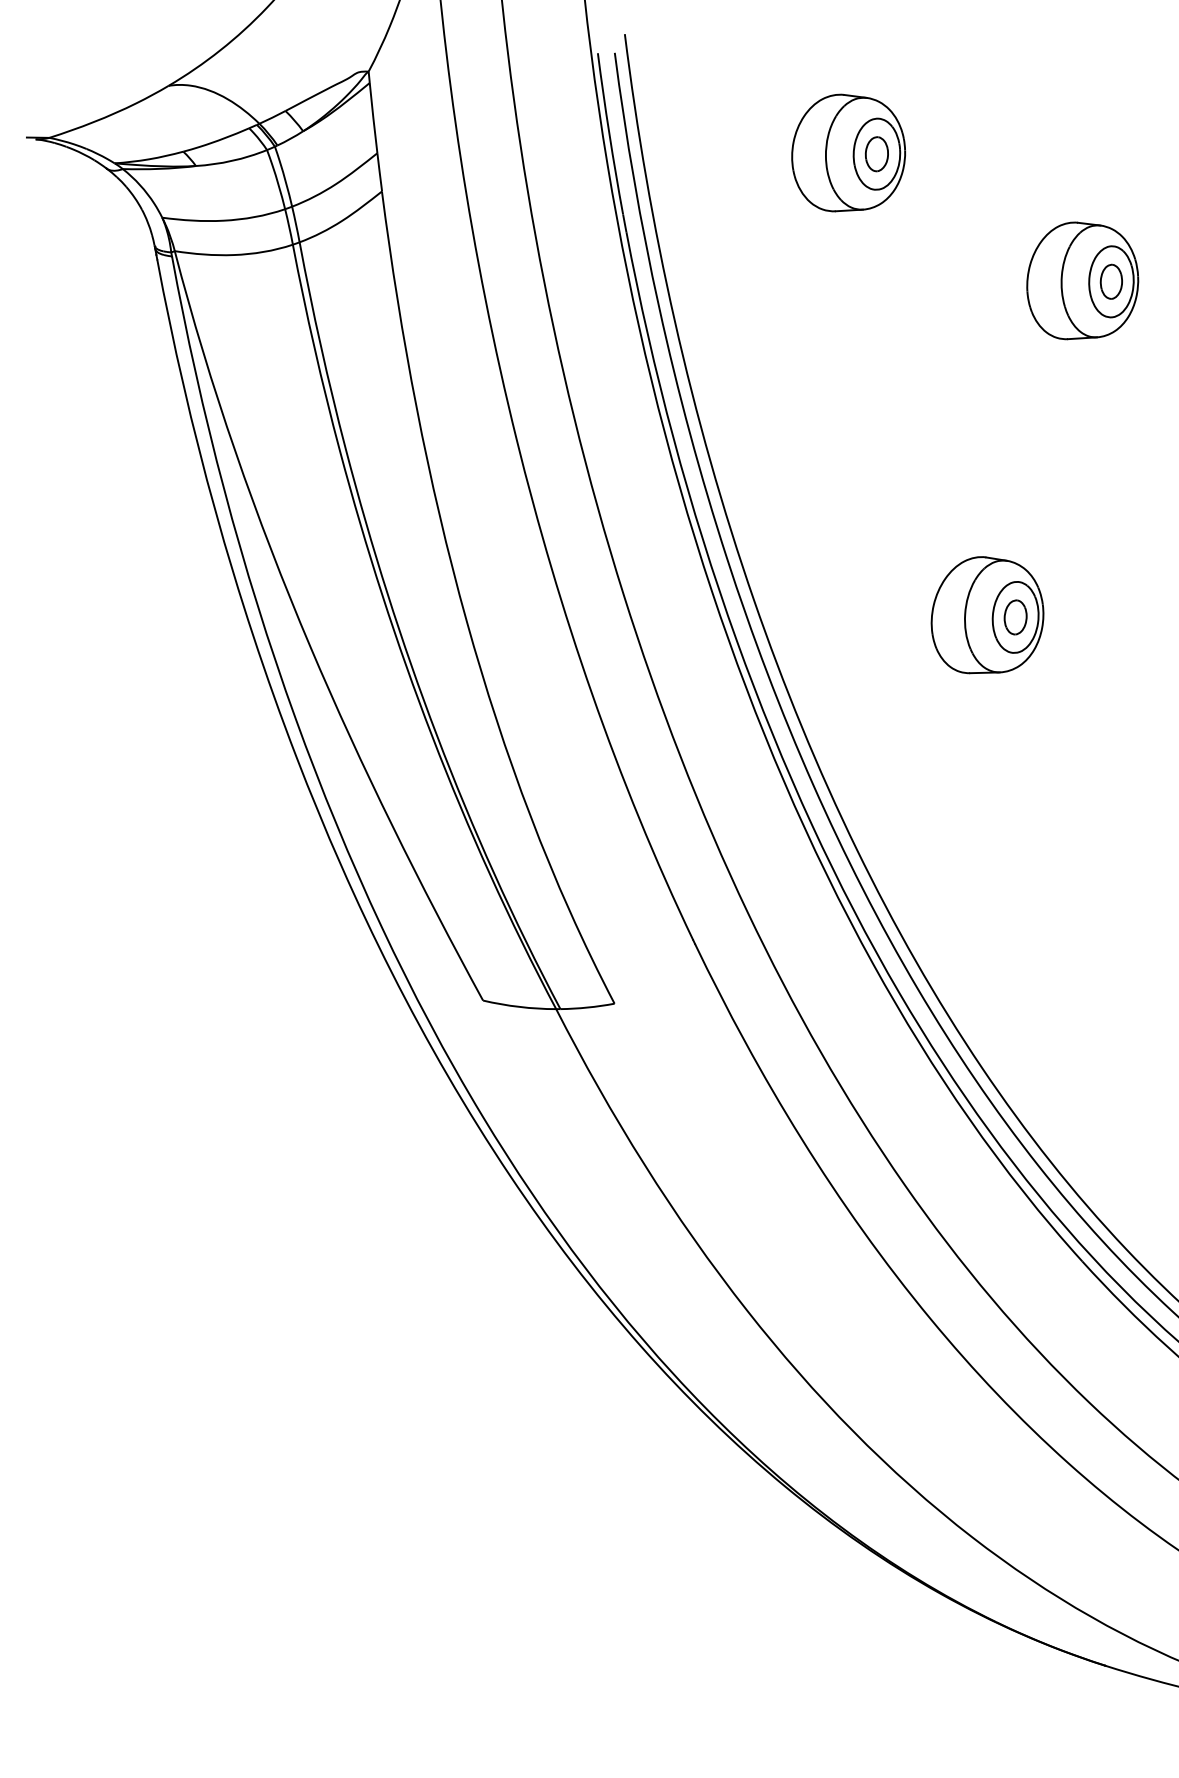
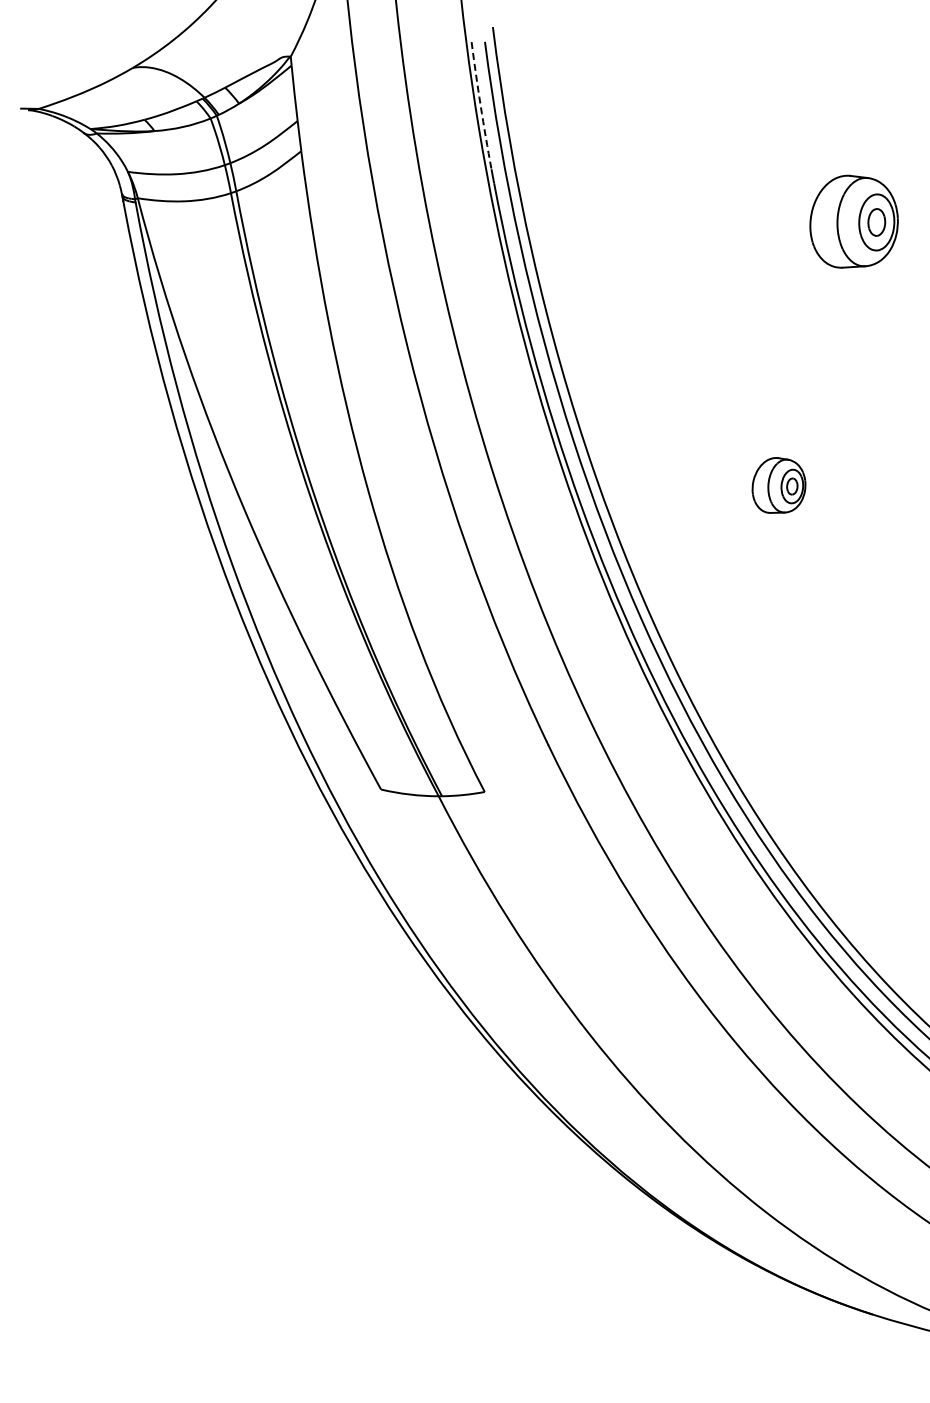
arc: (609, 133) -> (480, 105), solid -> dashed
part: (848, 152) -> (669, 120), removed
part: (986, 615) -> (778, 485), size x0.6

